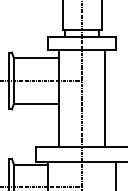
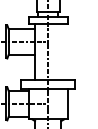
line: (105, 99) -> (61, 52), removed

